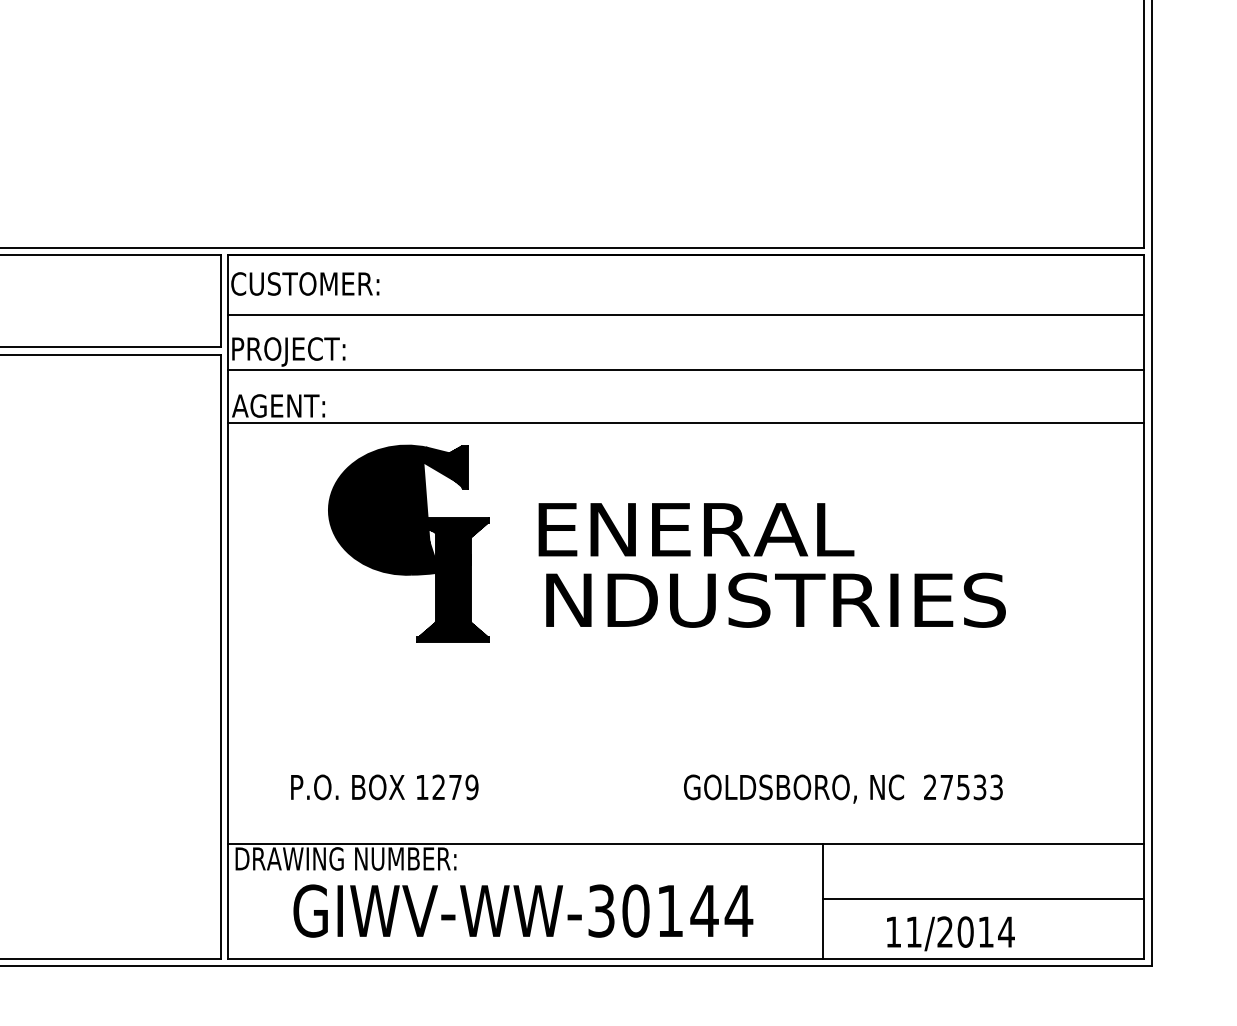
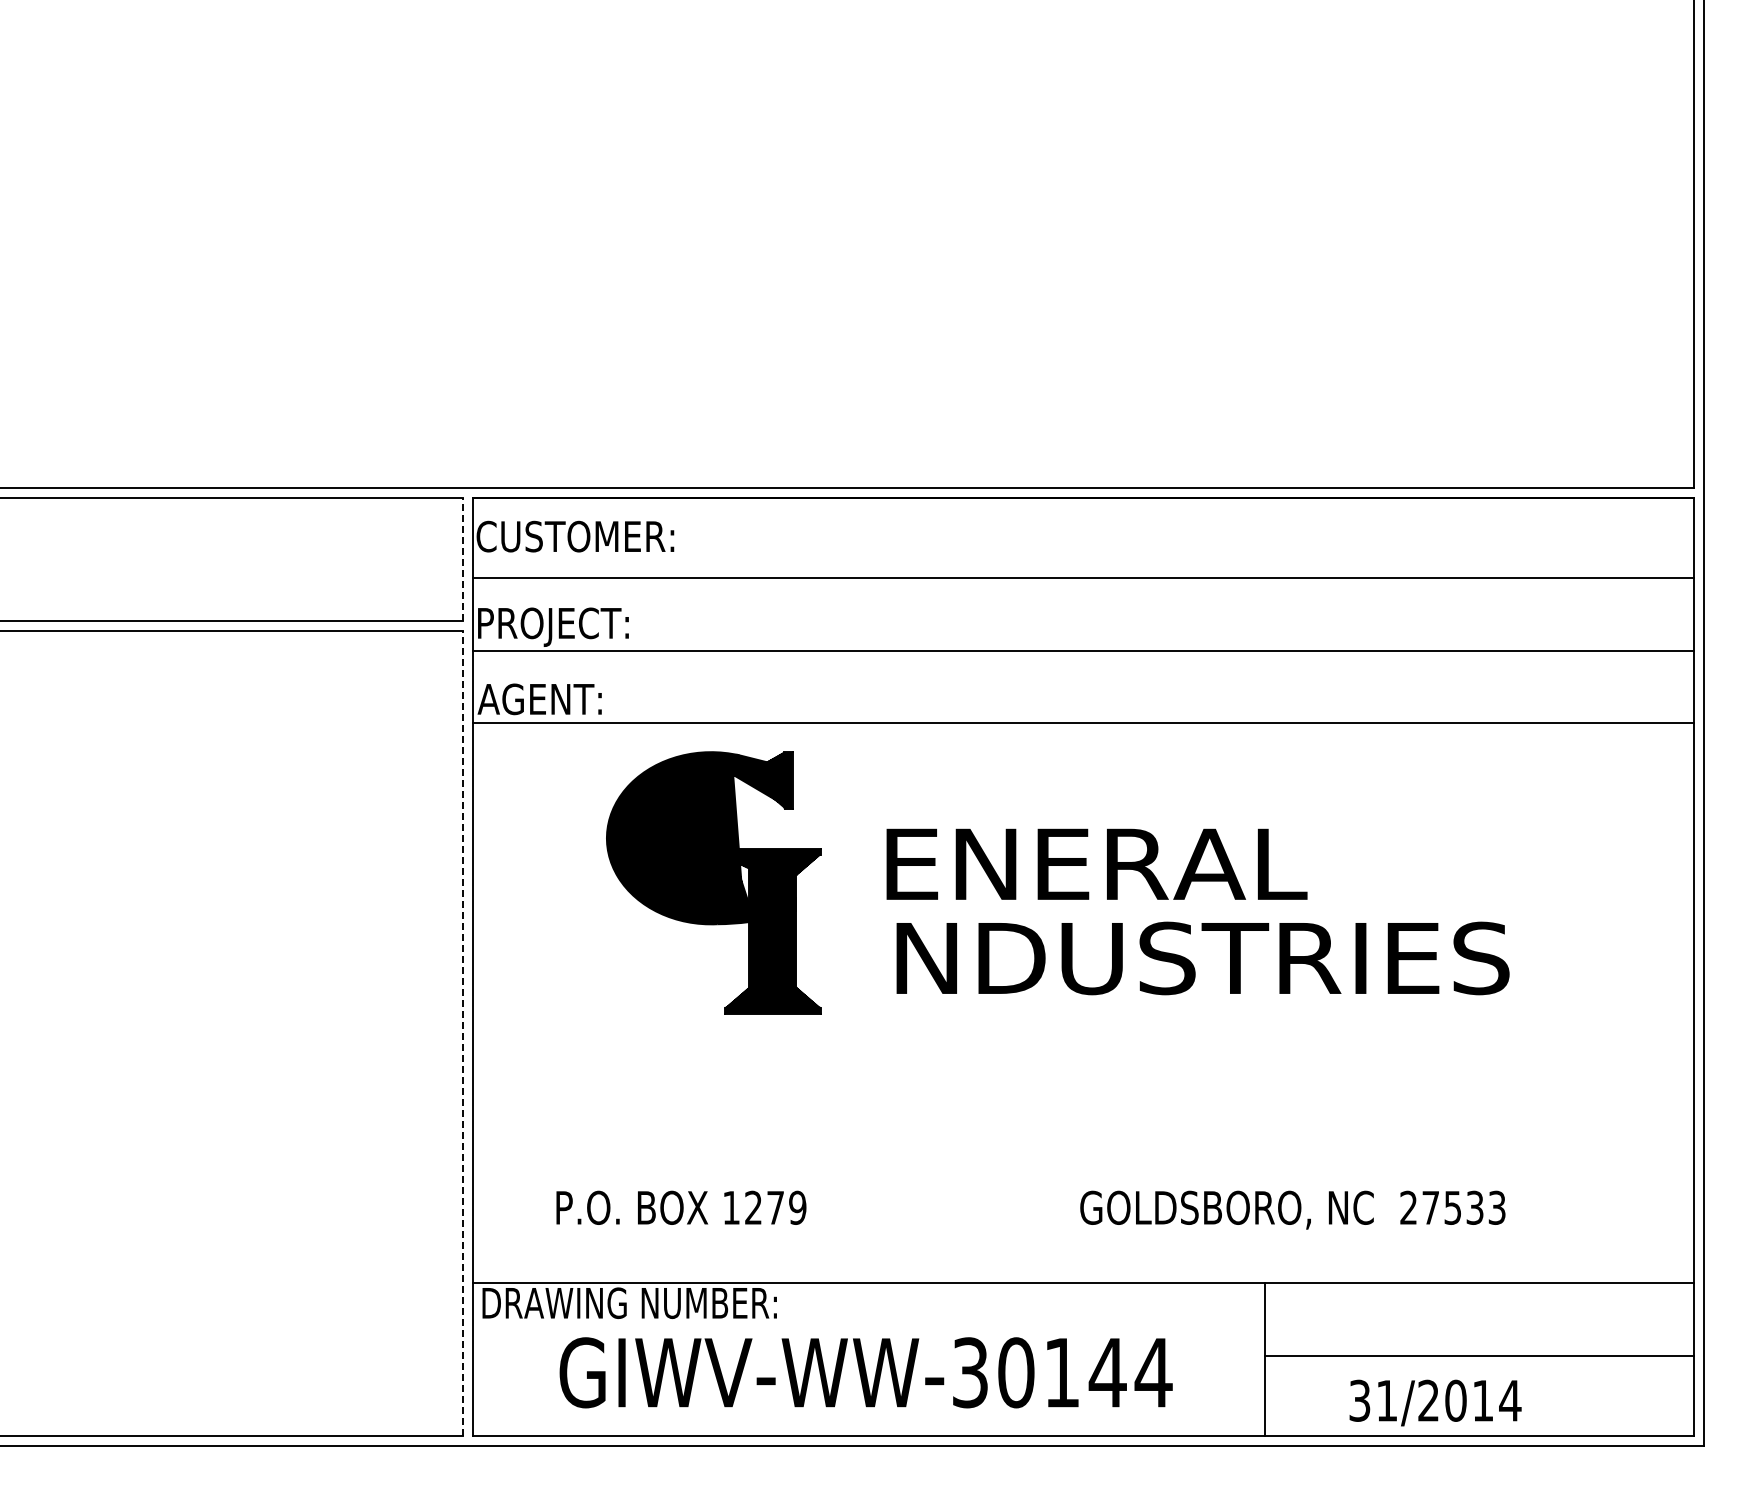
line: (220, 300) -> (462, 558), solid -> dashed
line: (220, 656) -> (462, 1033), solid -> dashed
text: (893, 931) -> (1359, 1400), 11/2014 -> 31/2014

